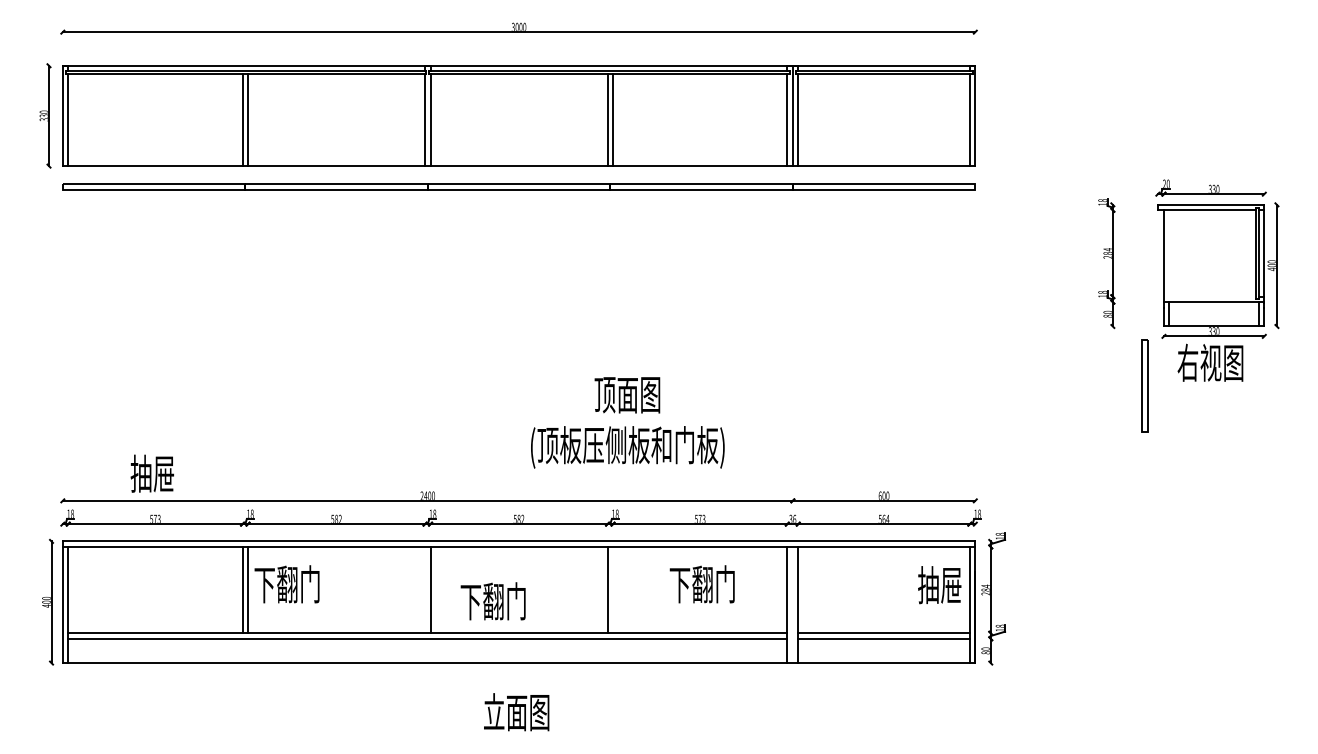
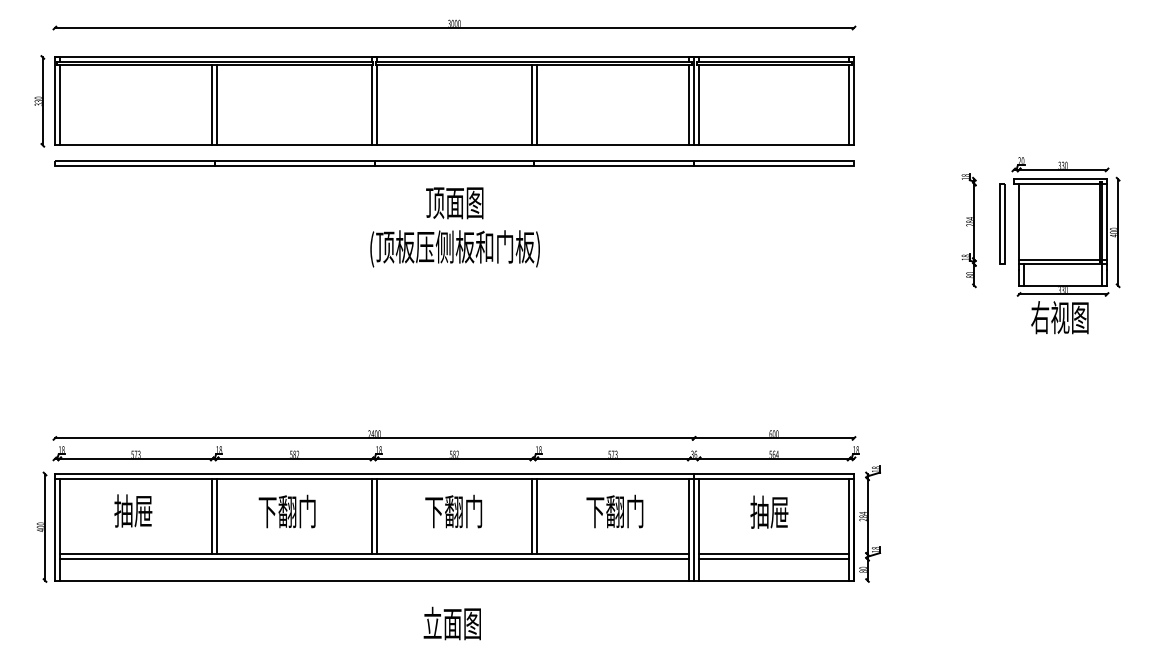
line: (1209, 296) -> (1059, 259), added
part: (1144, 385) -> (1002, 223), moved
text: (627, 422) -> (454, 227), moved
text: (151, 473) -> (132, 510), moved
text: (286, 584) -> (286, 511), moved
text: (939, 585) -> (769, 512), moved
line: (425, 589) -> (372, 516), added
line: (613, 589) -> (537, 516), added
text: (492, 601) -> (453, 511), moved
line: (792, 602) -> (693, 527), added

